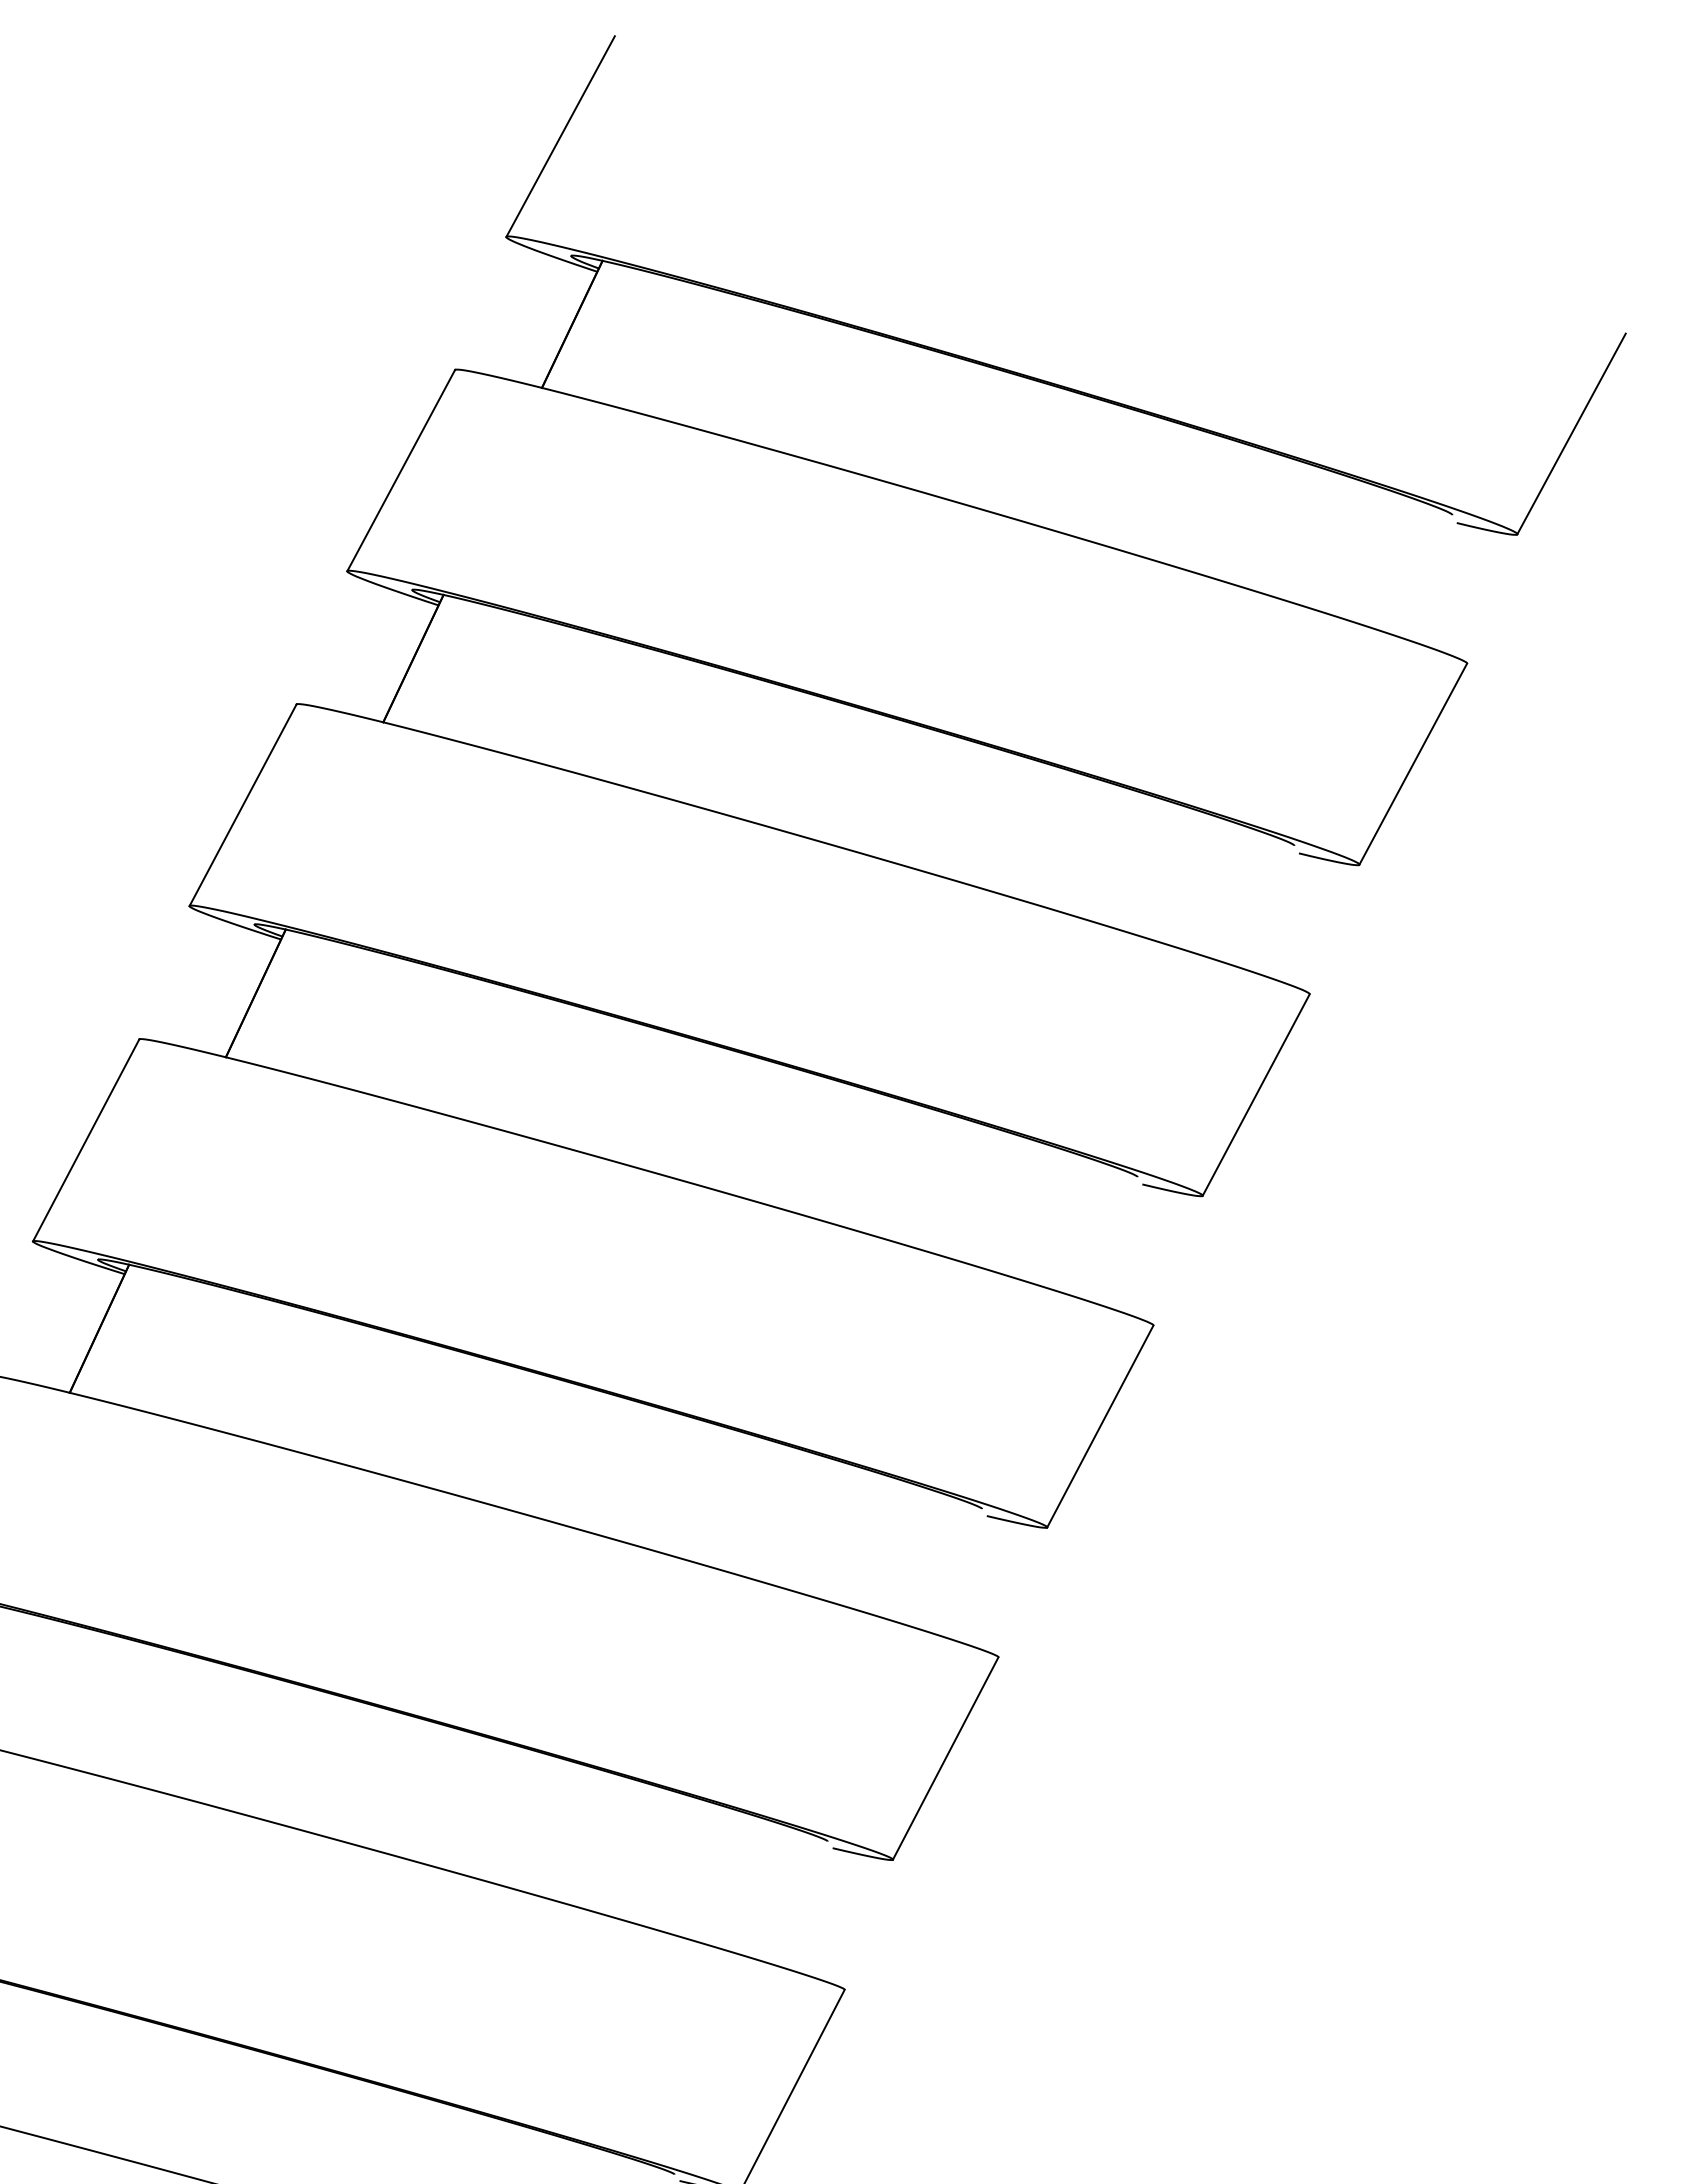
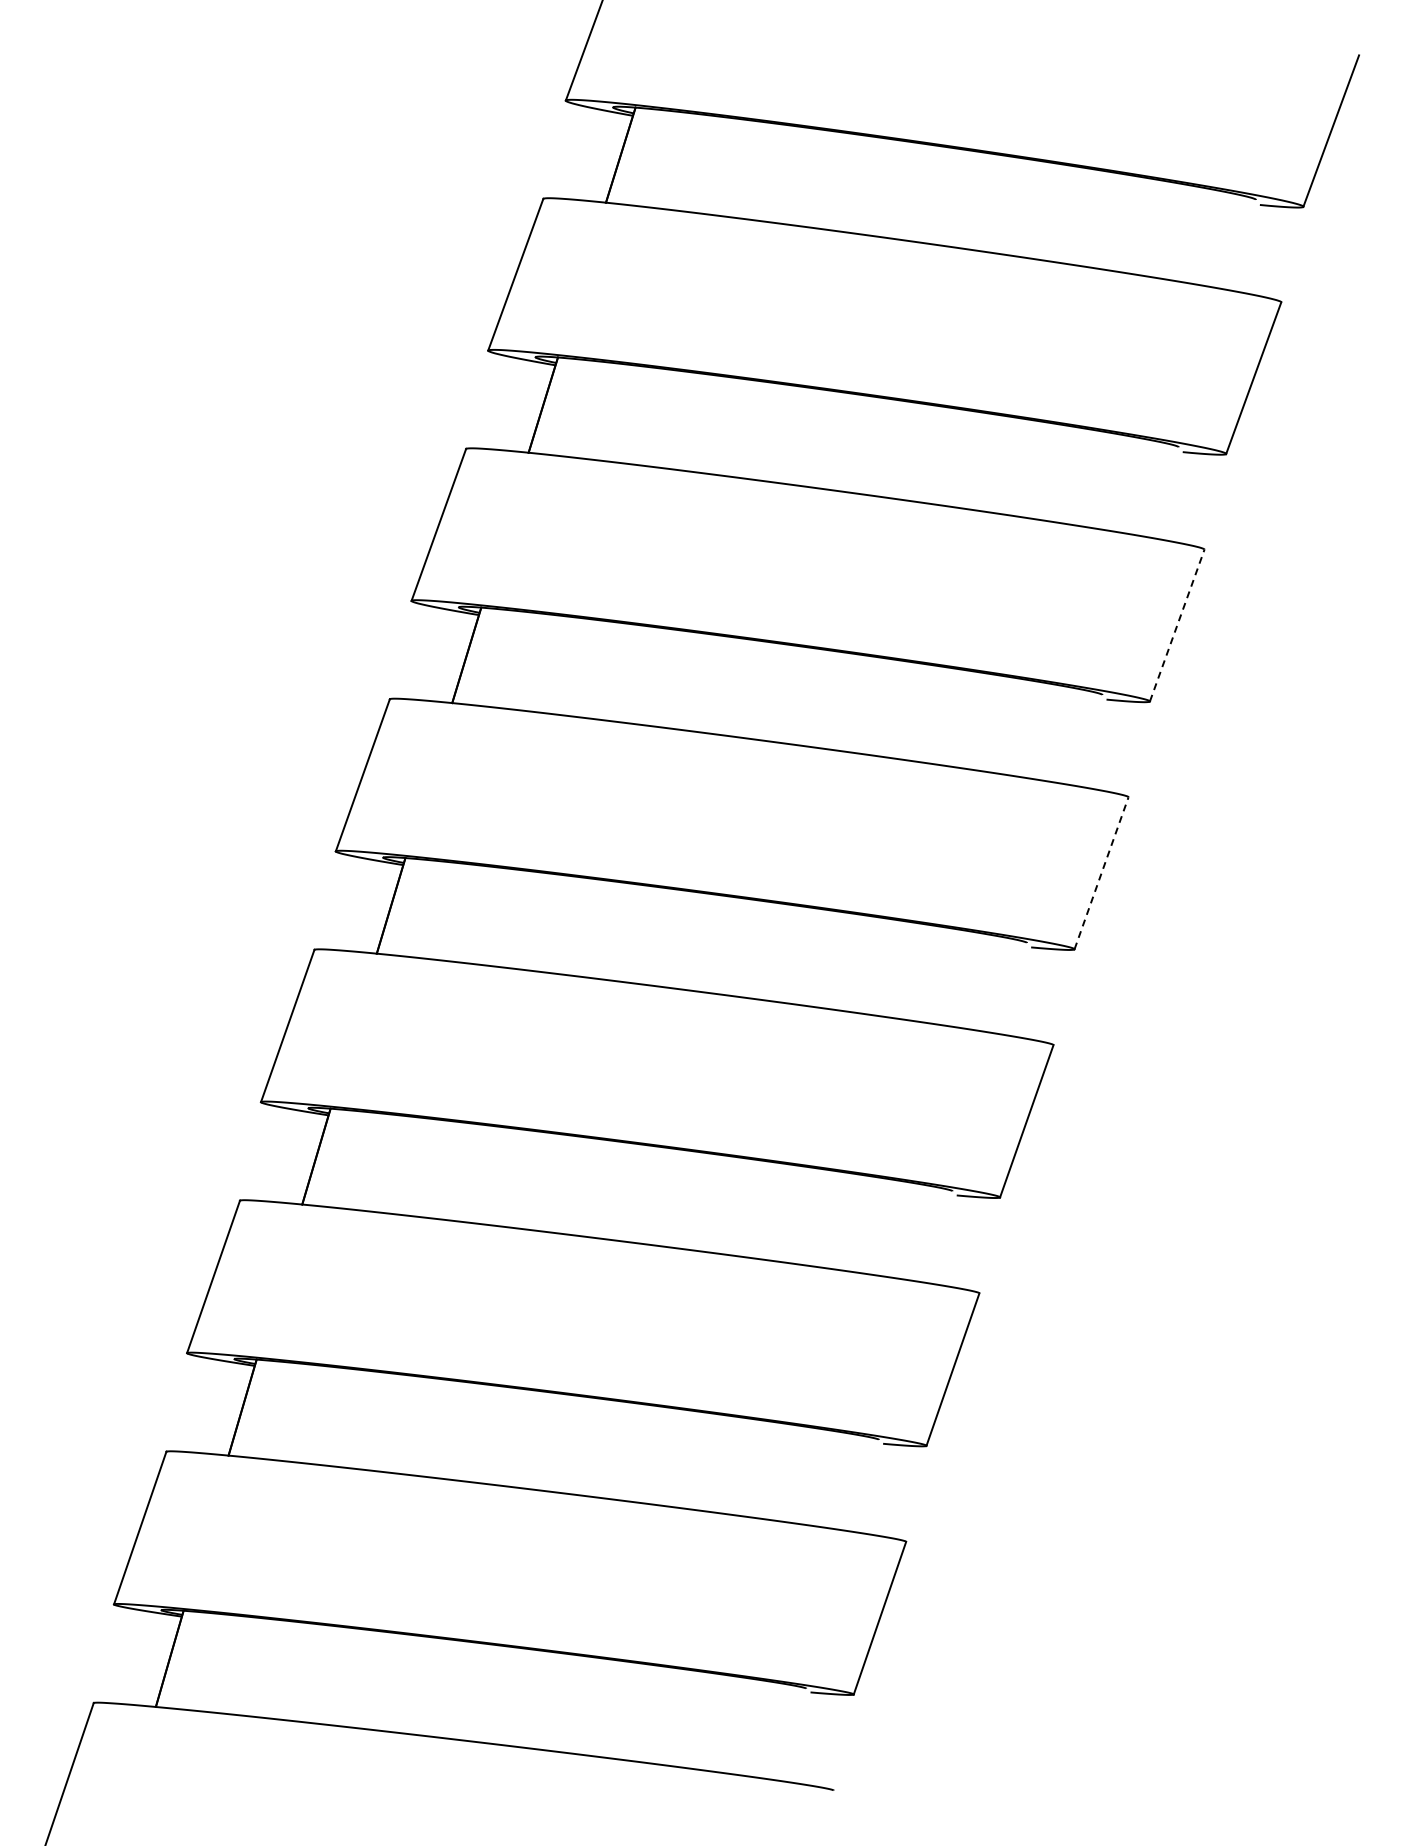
line: (1256, 1094) -> (1177, 625), solid -> dashed
line: (1100, 1426) -> (1101, 873), solid -> dashed

